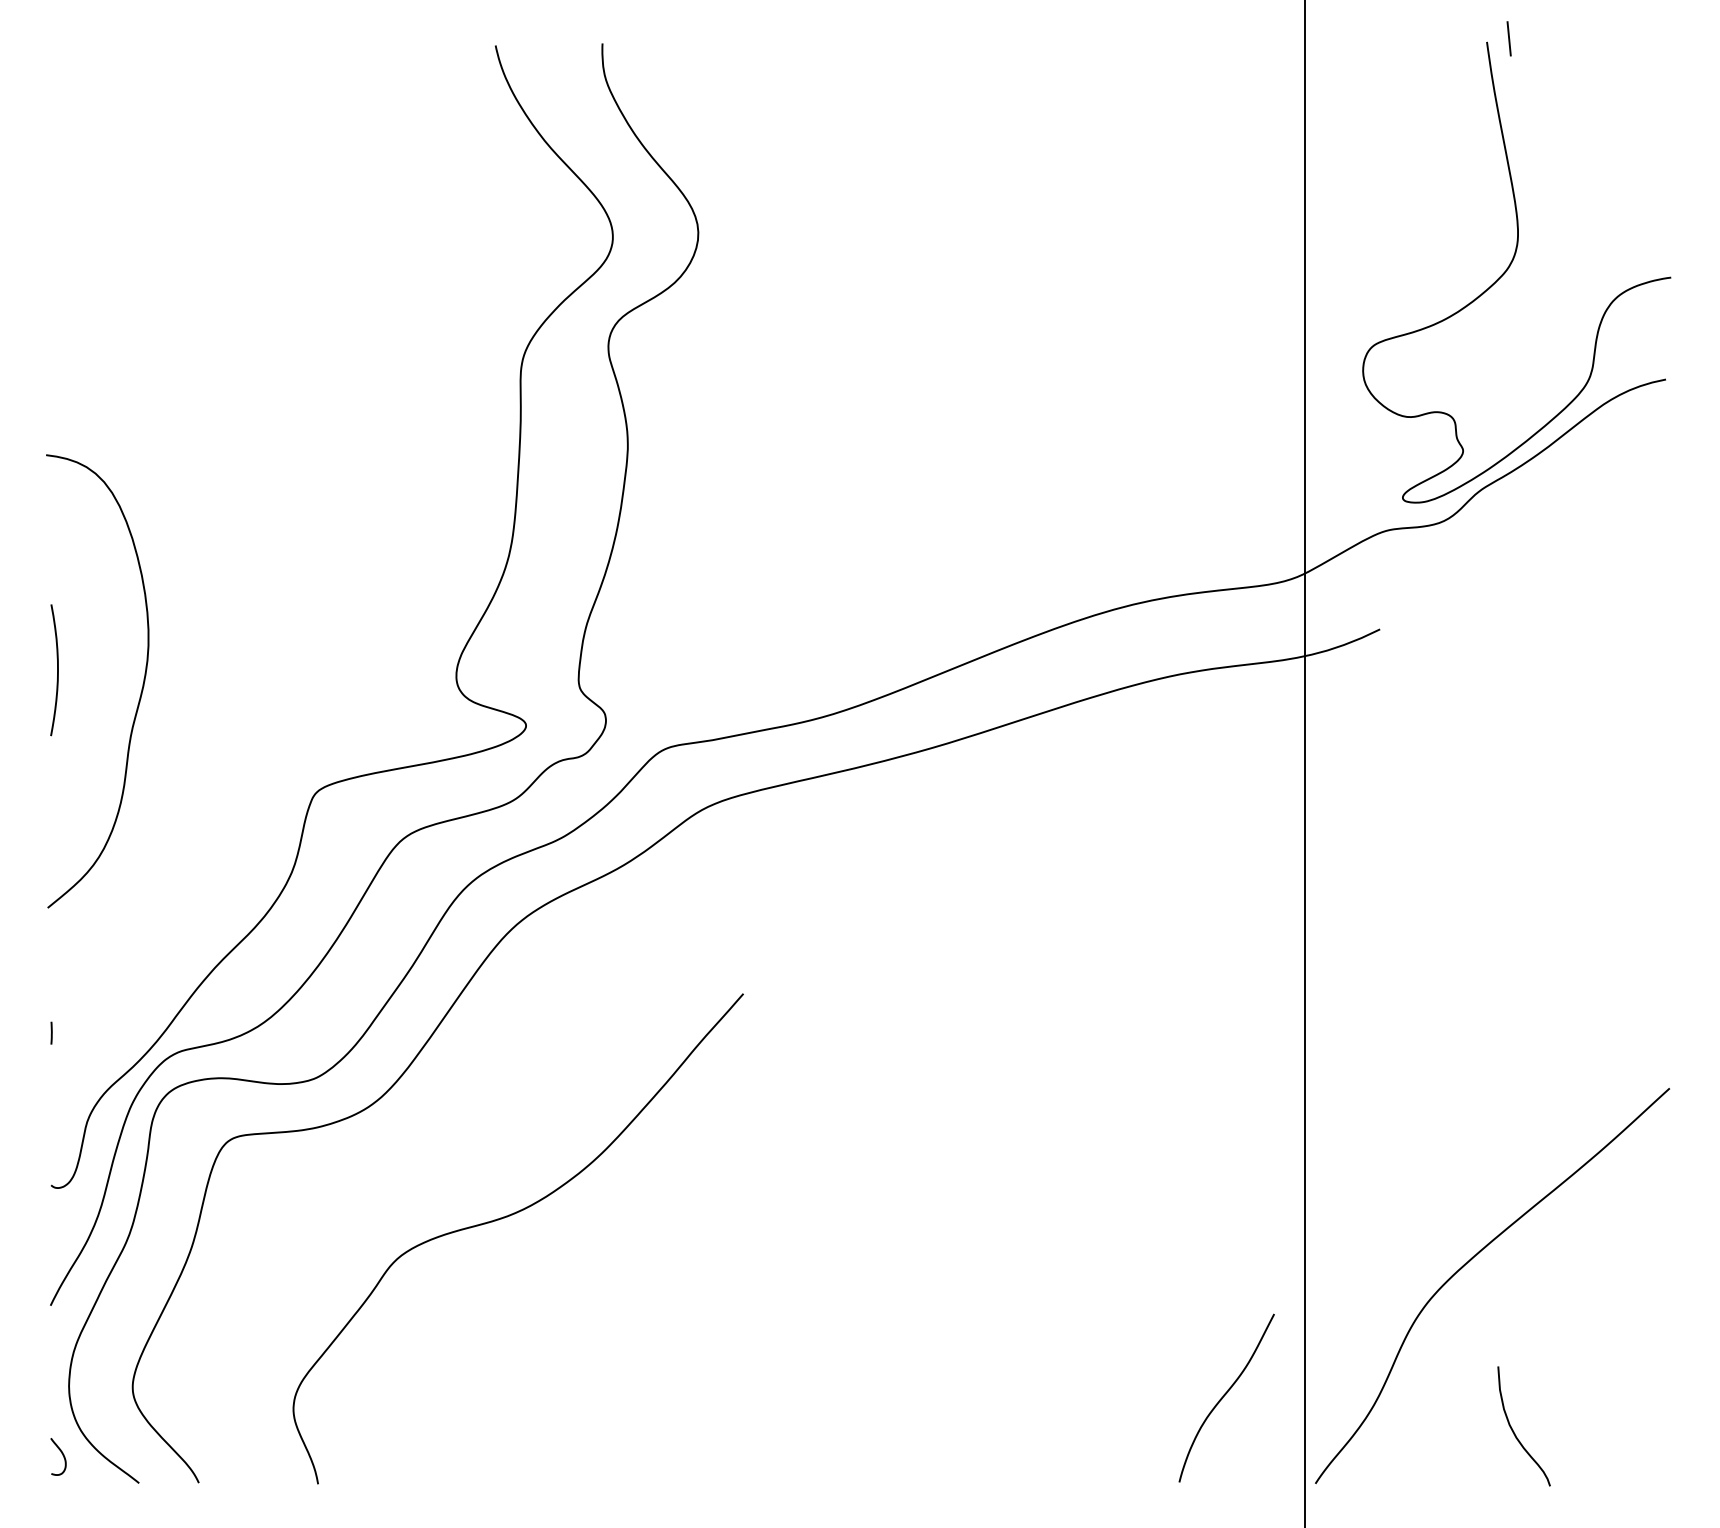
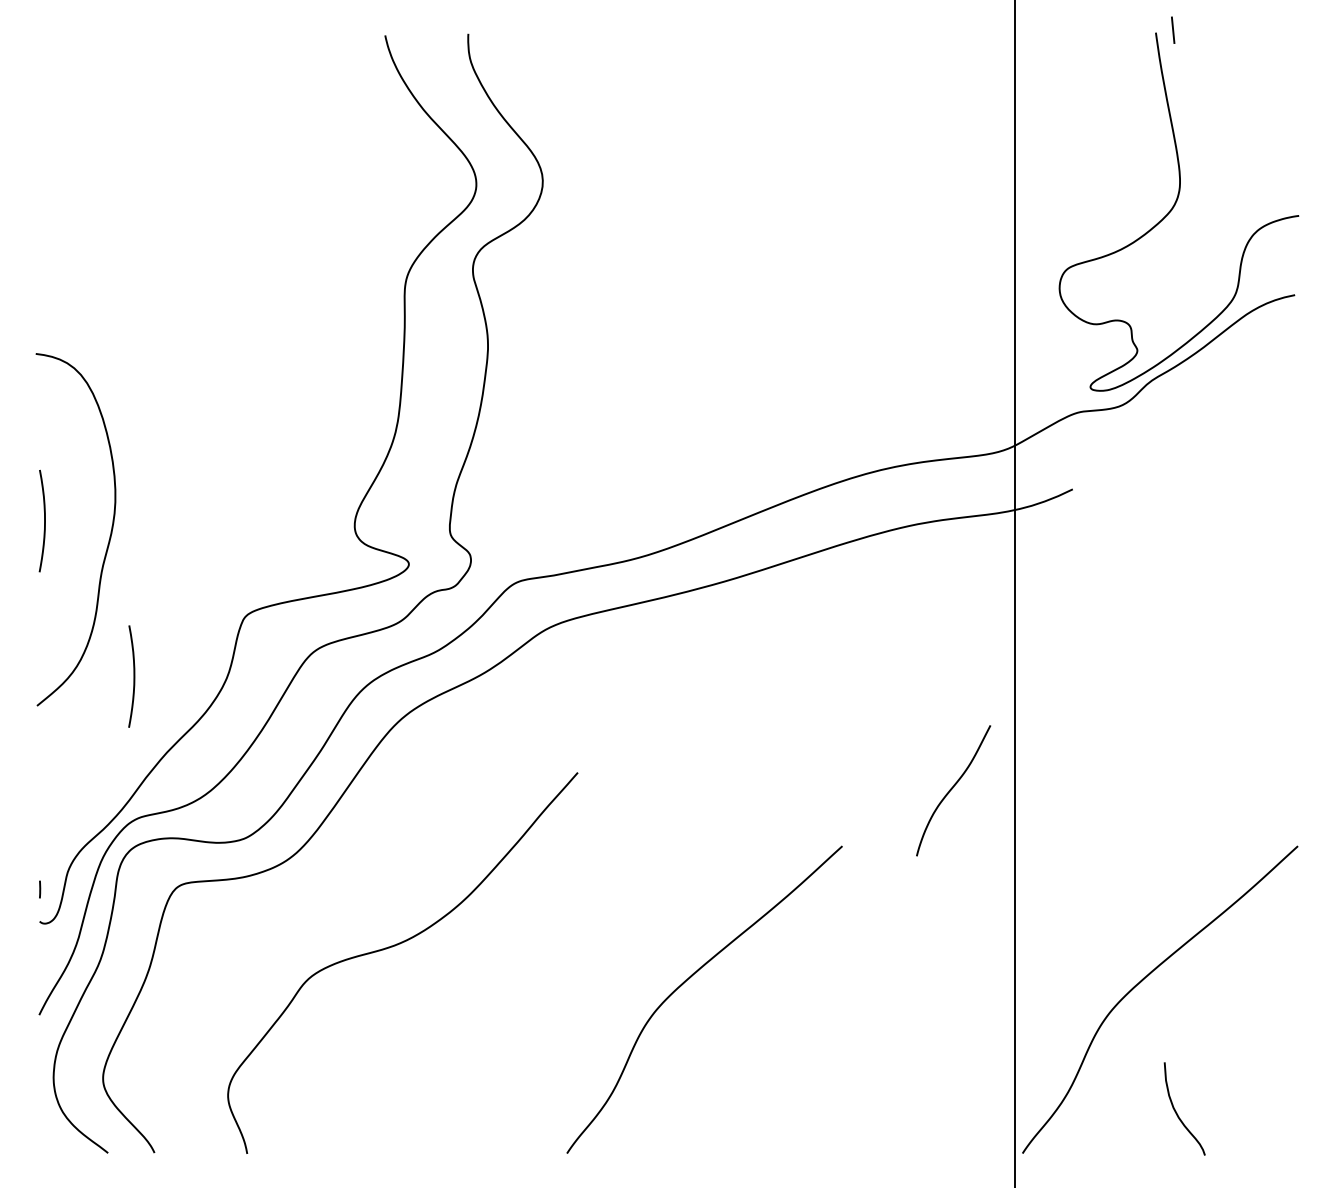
curve: (172, 870) -> (134, 676), added
line: (51, 1032) -> (39, 889), moved
curve: (883, 1262) -> (686, 981), added
curve: (1225, 1395) -> (952, 788), moved
curve: (62, 1455) -> (48, 1131), removed

